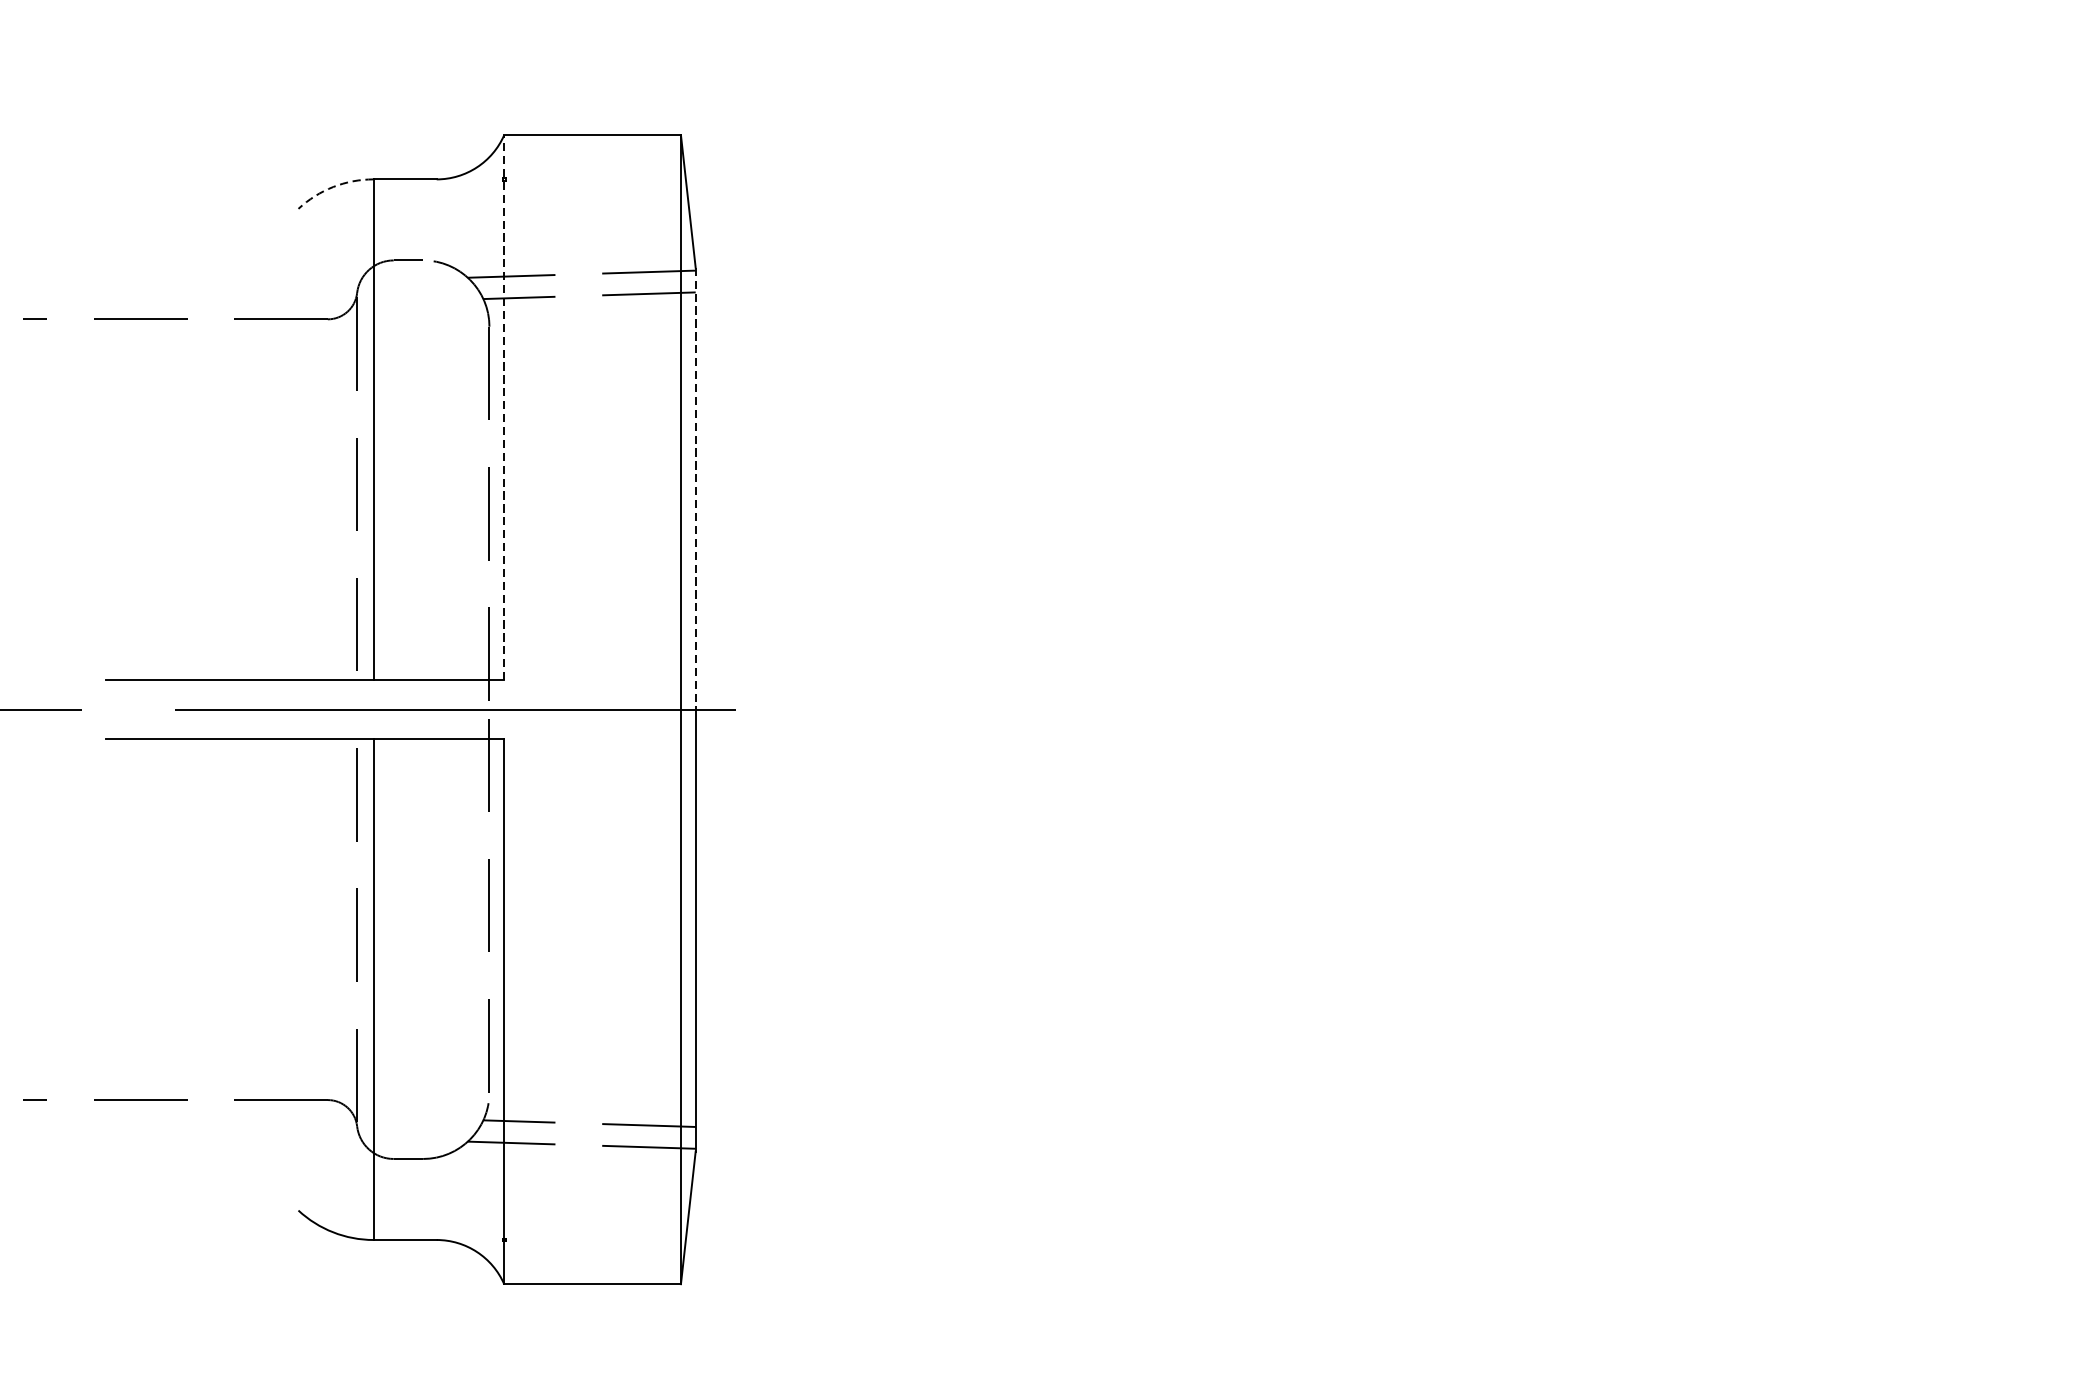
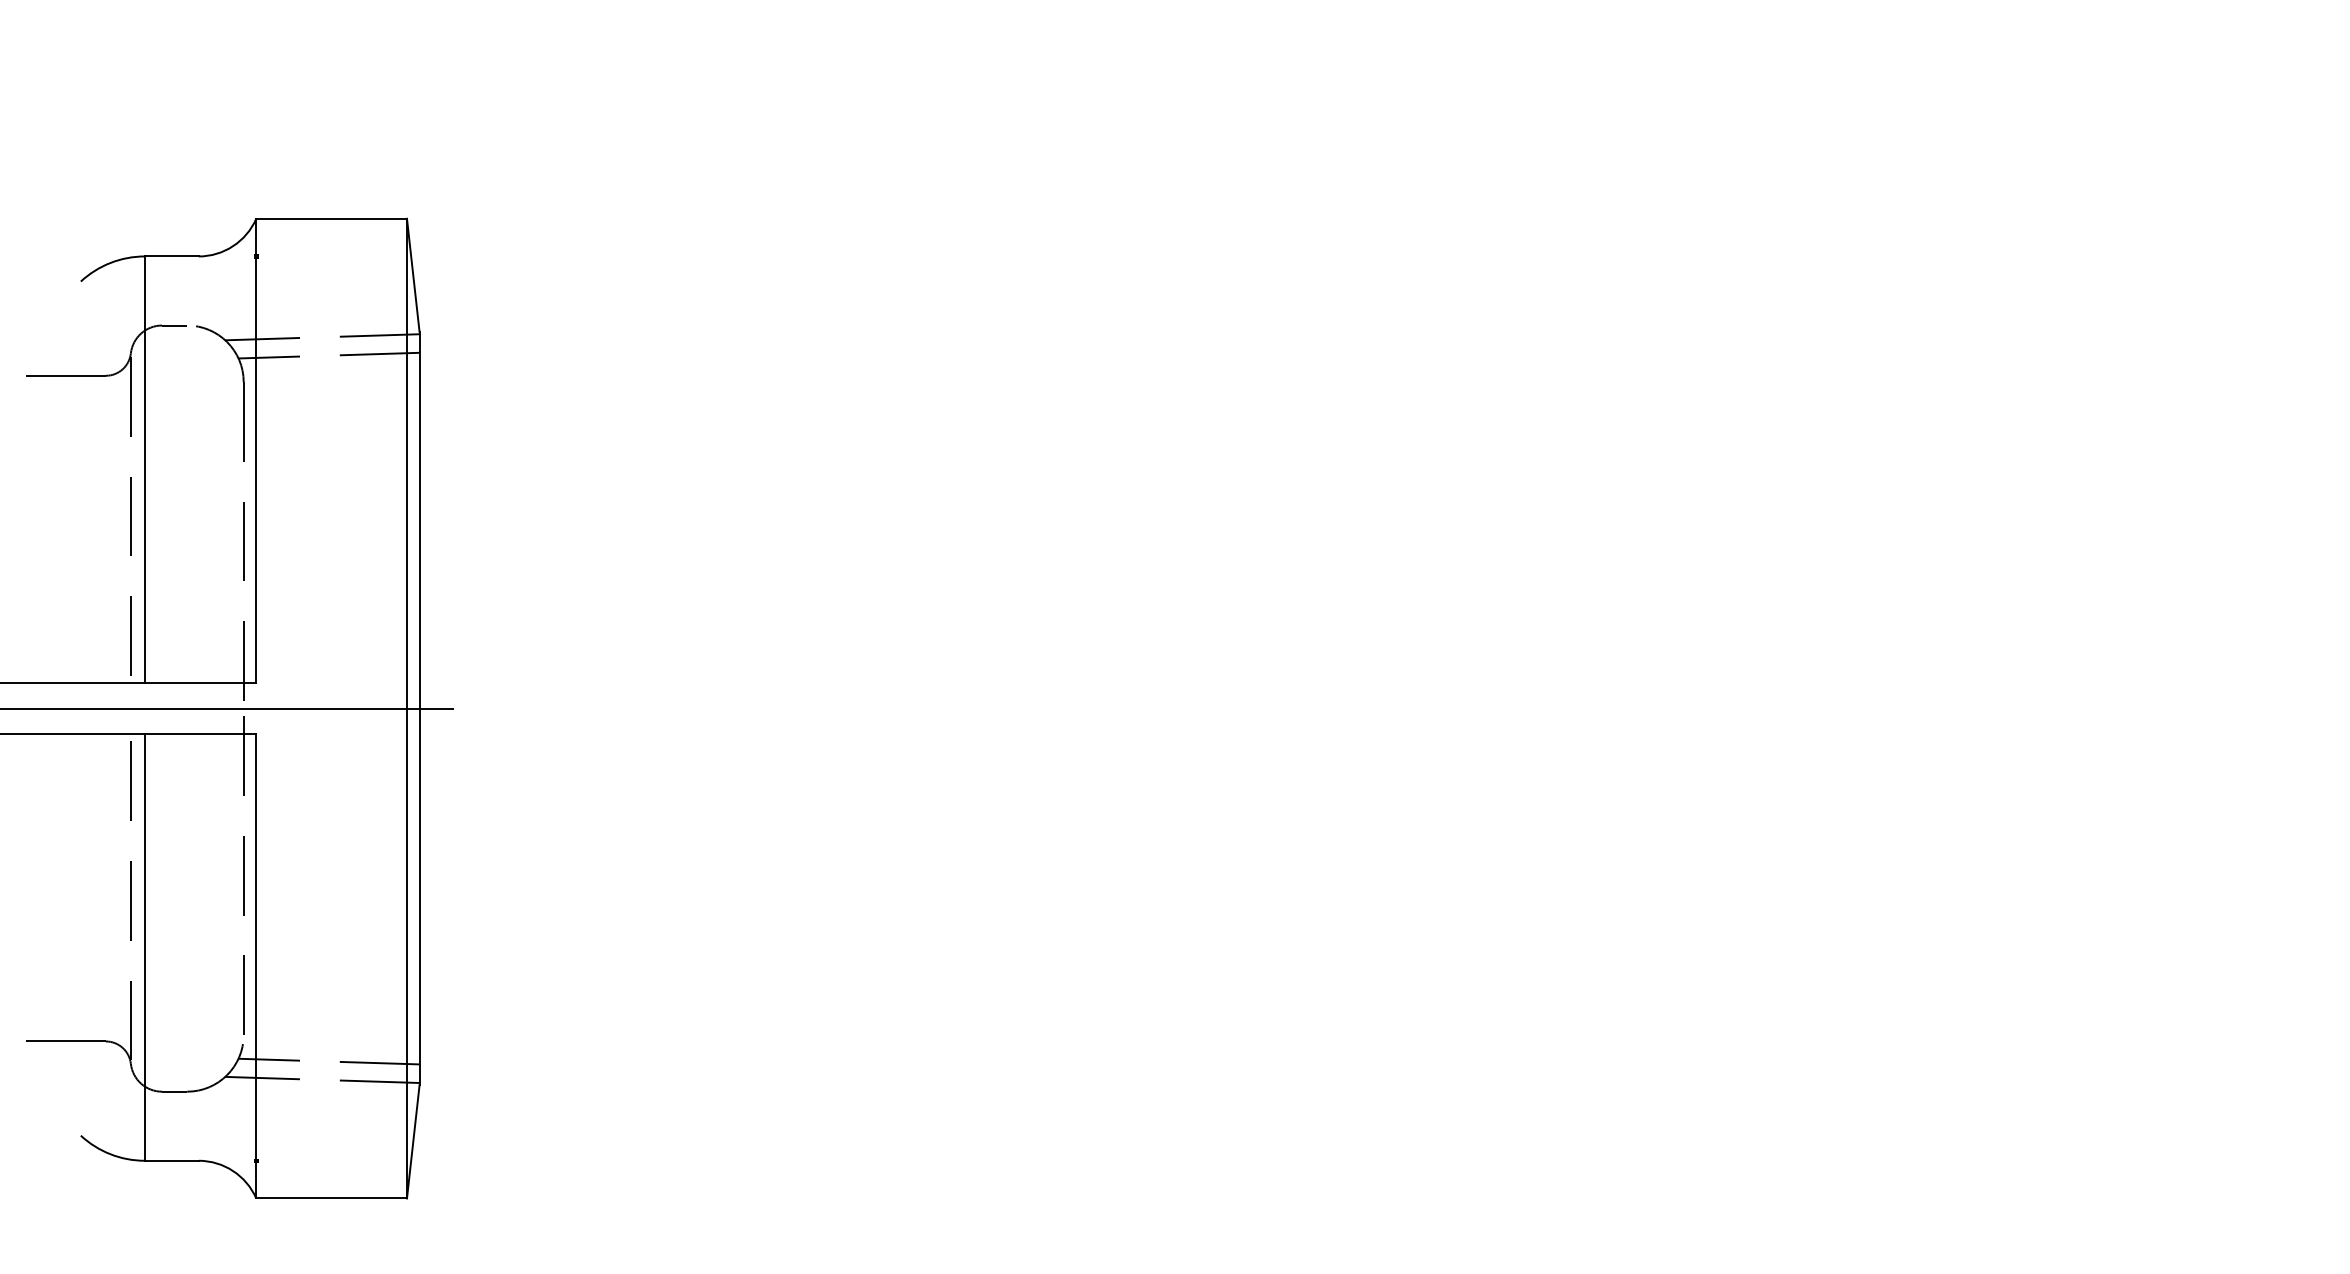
arc: (333, 186) -> (110, 262), dashed -> solid
line: (504, 406) -> (256, 450), dashed -> solid
line: (695, 489) -> (419, 520), dashed -> solid

